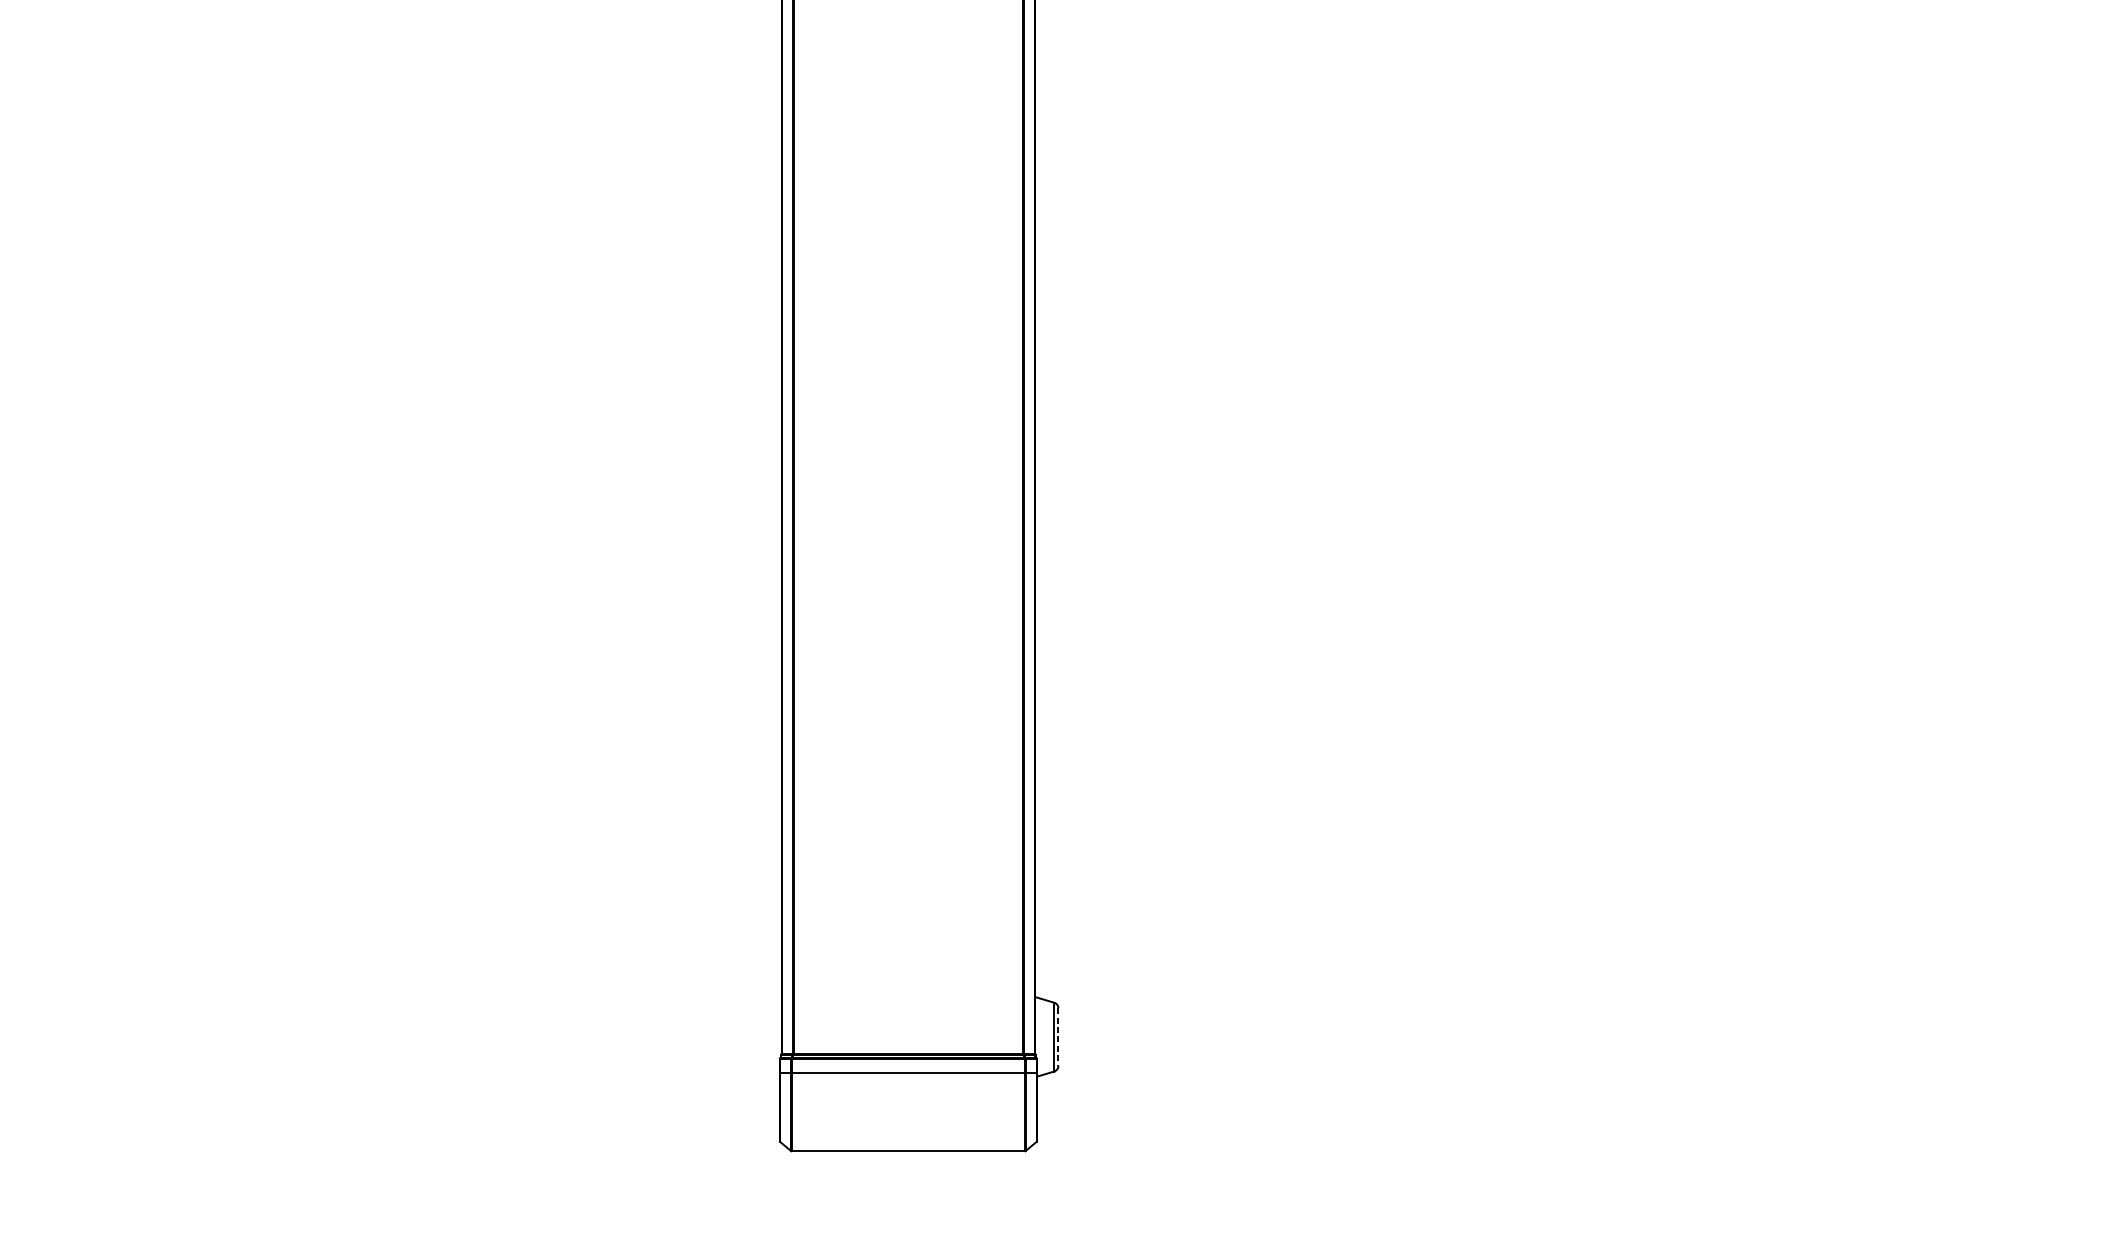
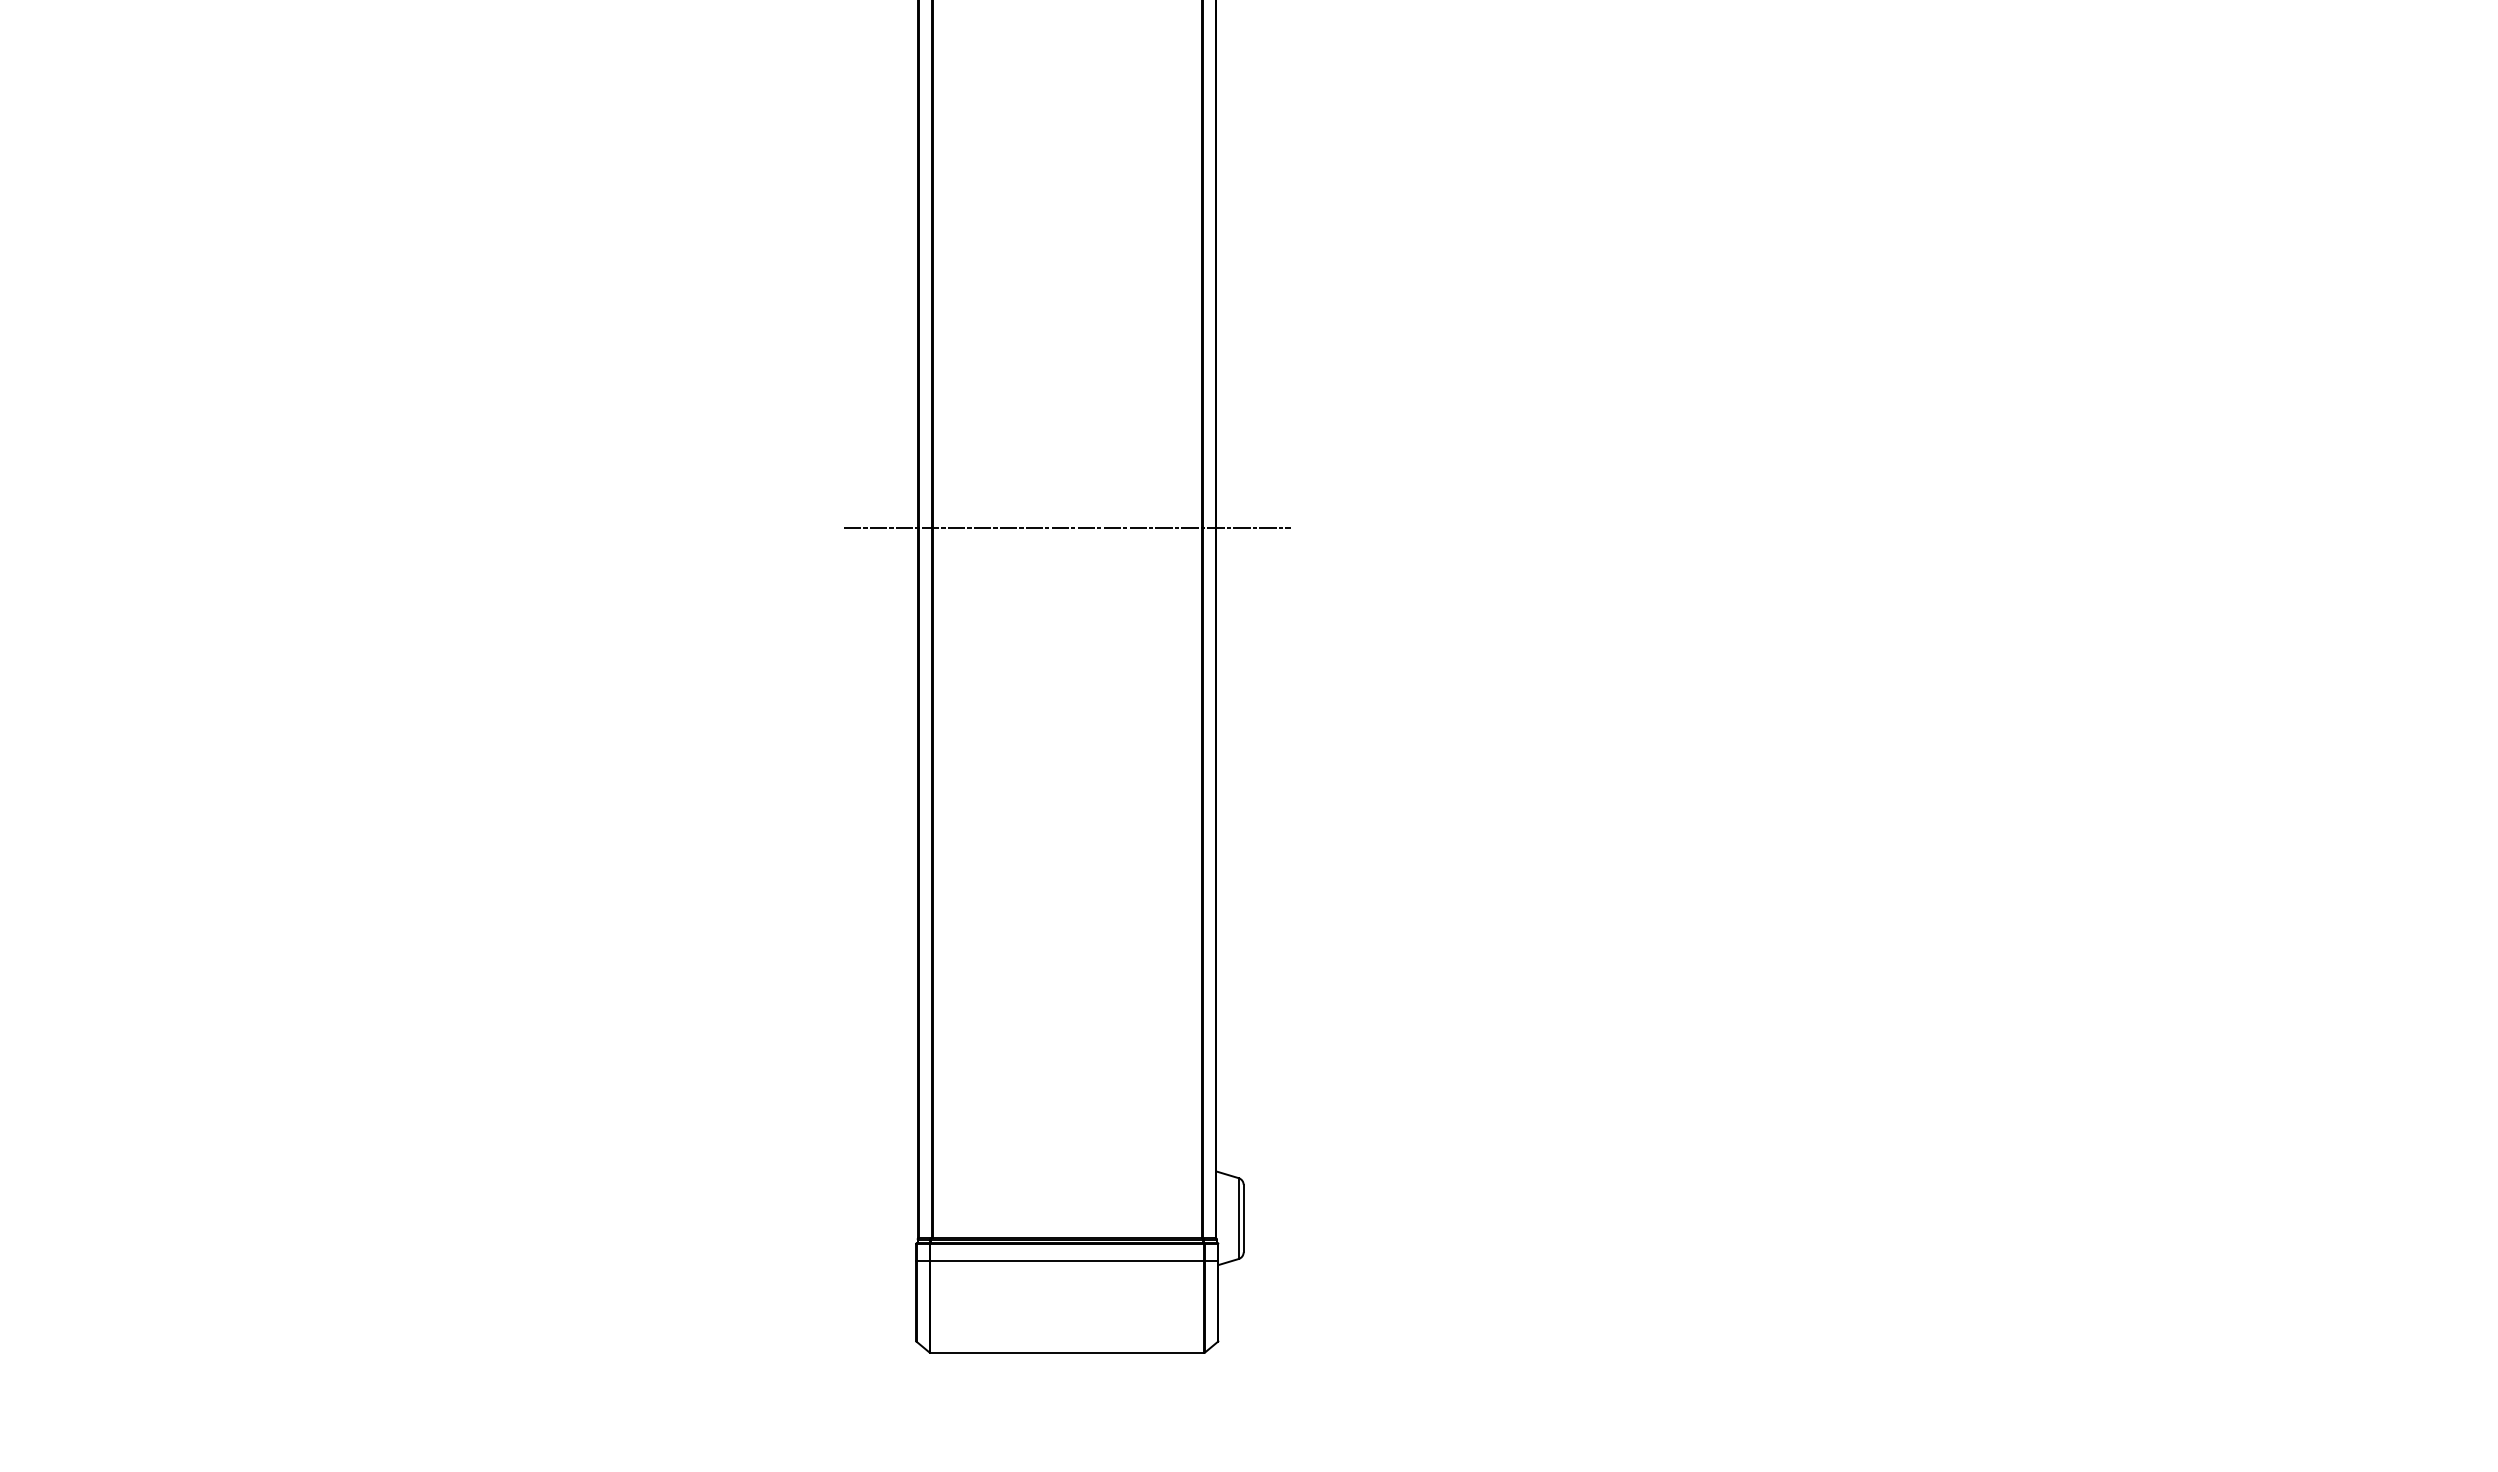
line: (908, 449) -> (1067, 528), added
line: (1058, 1037) -> (1243, 1218), dashed -> solid

